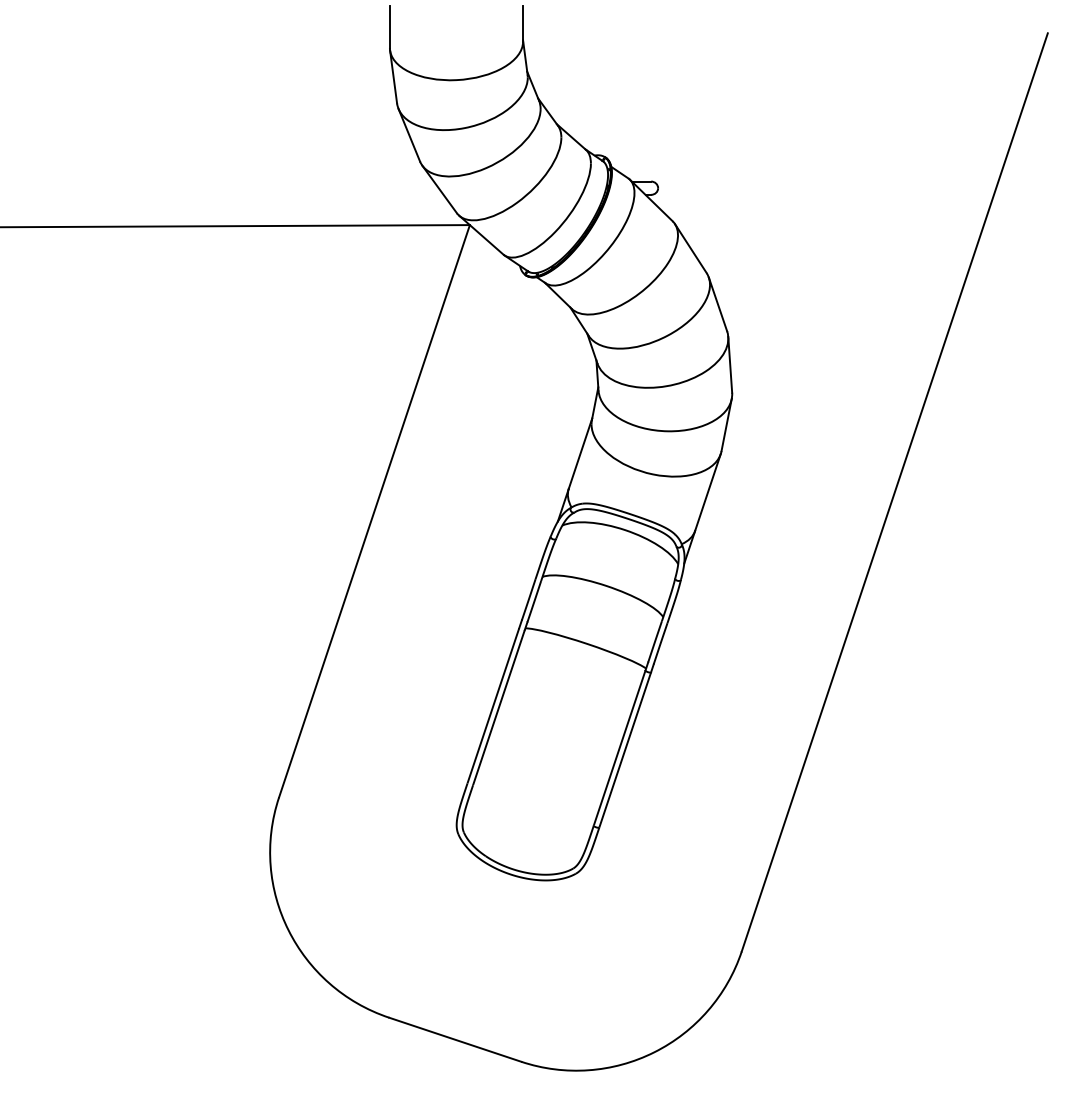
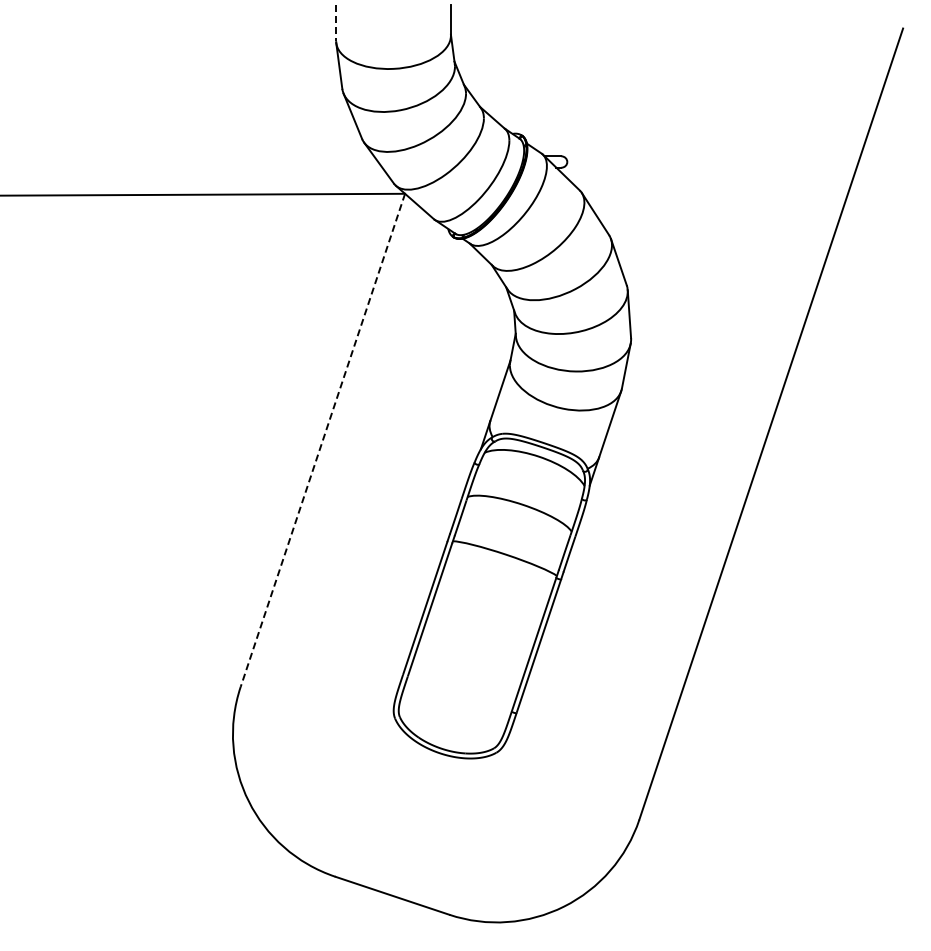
line: (390, 27) -> (336, 23), solid -> dashed
line: (374, 511) -> (322, 440), solid -> dashed

